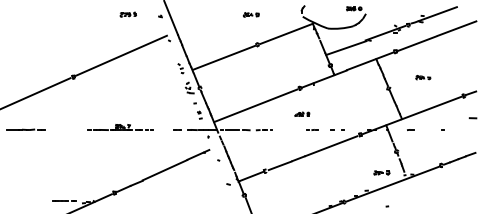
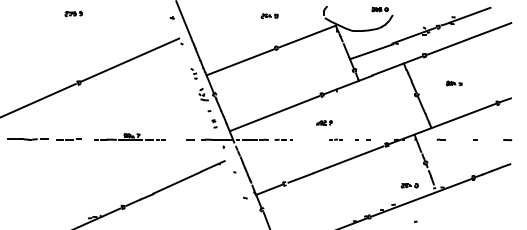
part: (128, 14) -> (73, 13), moved
line: (472, 118) -> (507, 140), moved
line: (63, 200) -> (68, 139), moved

